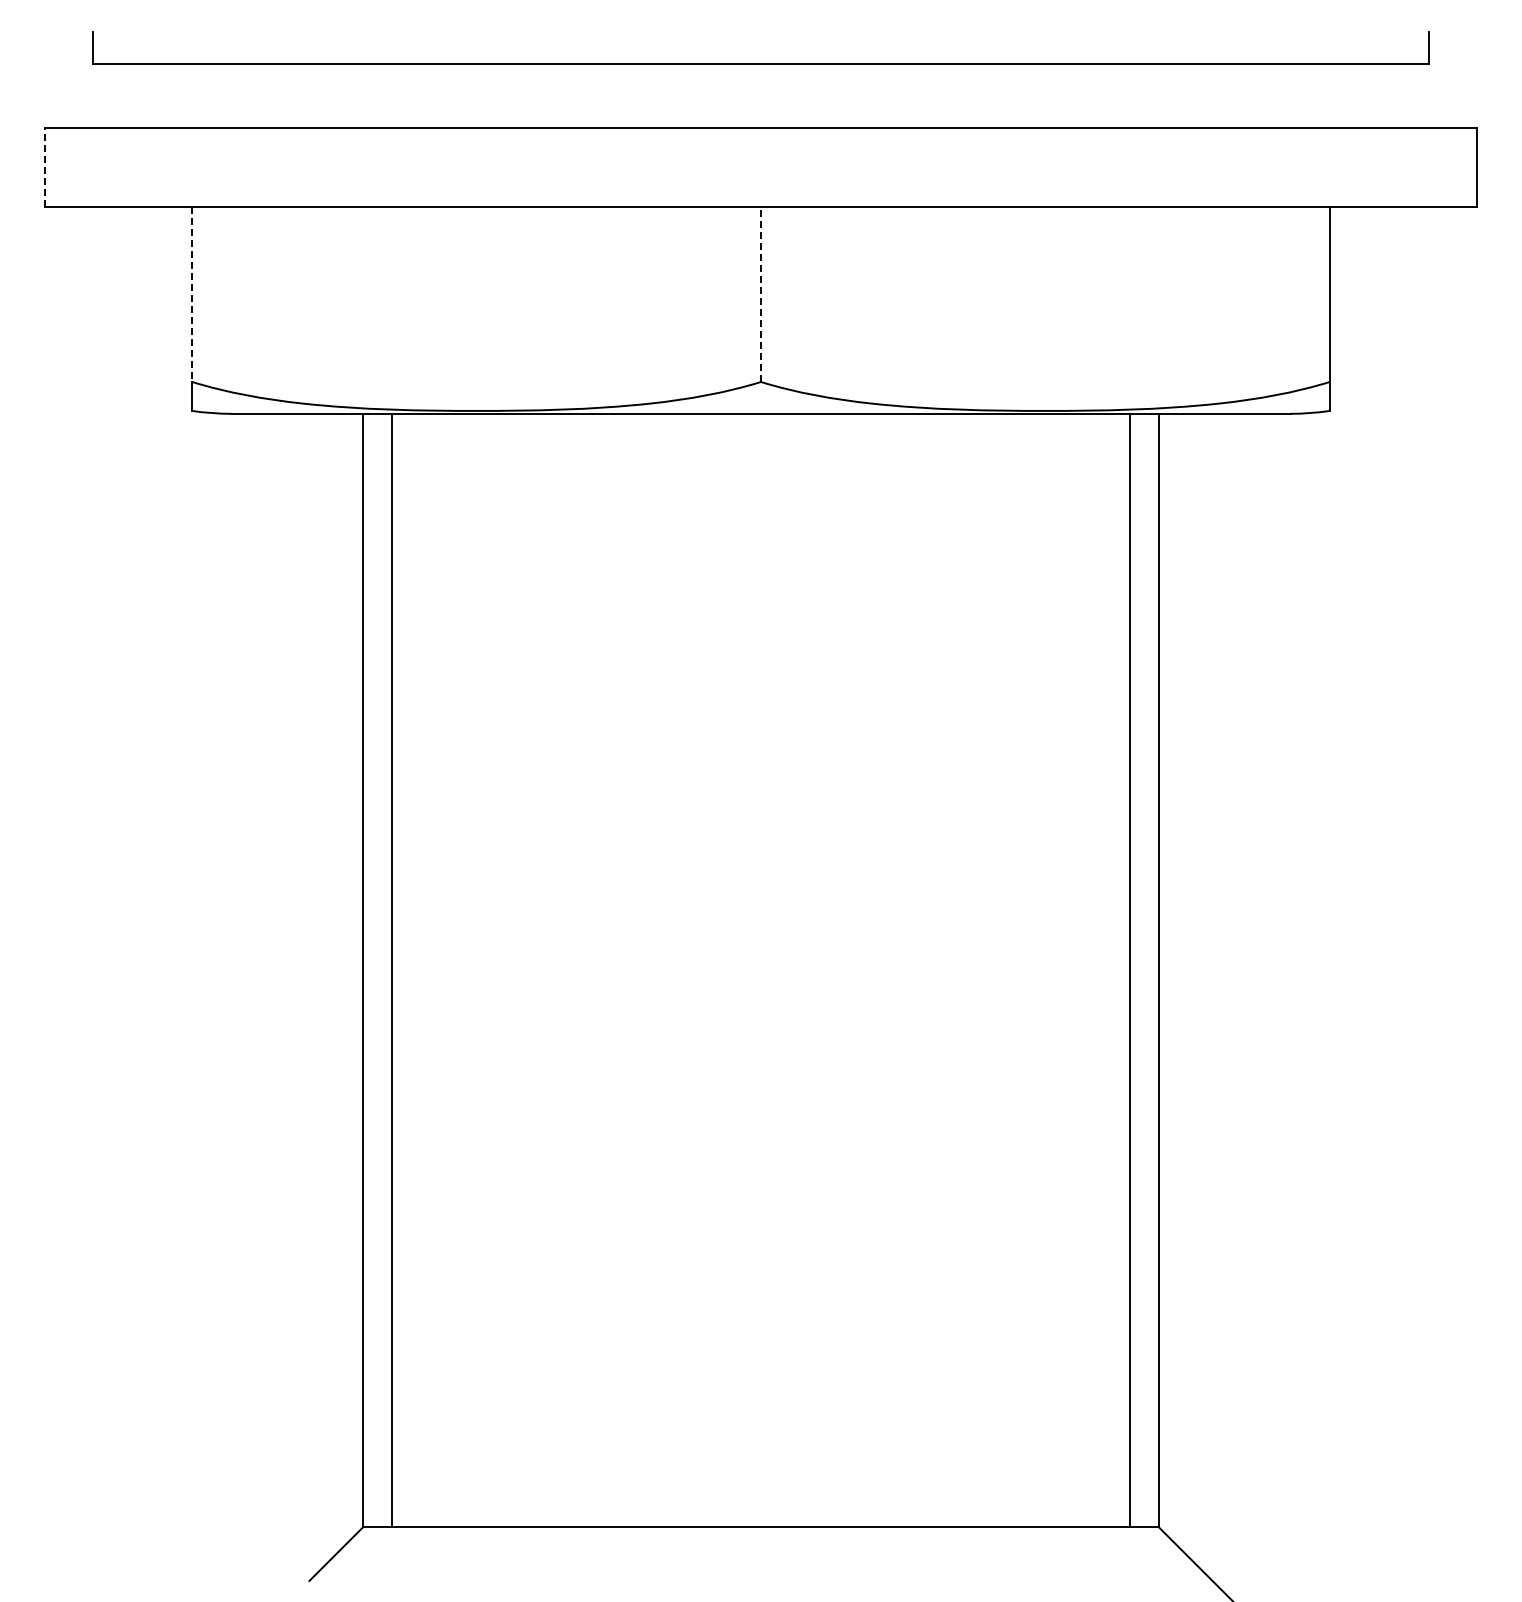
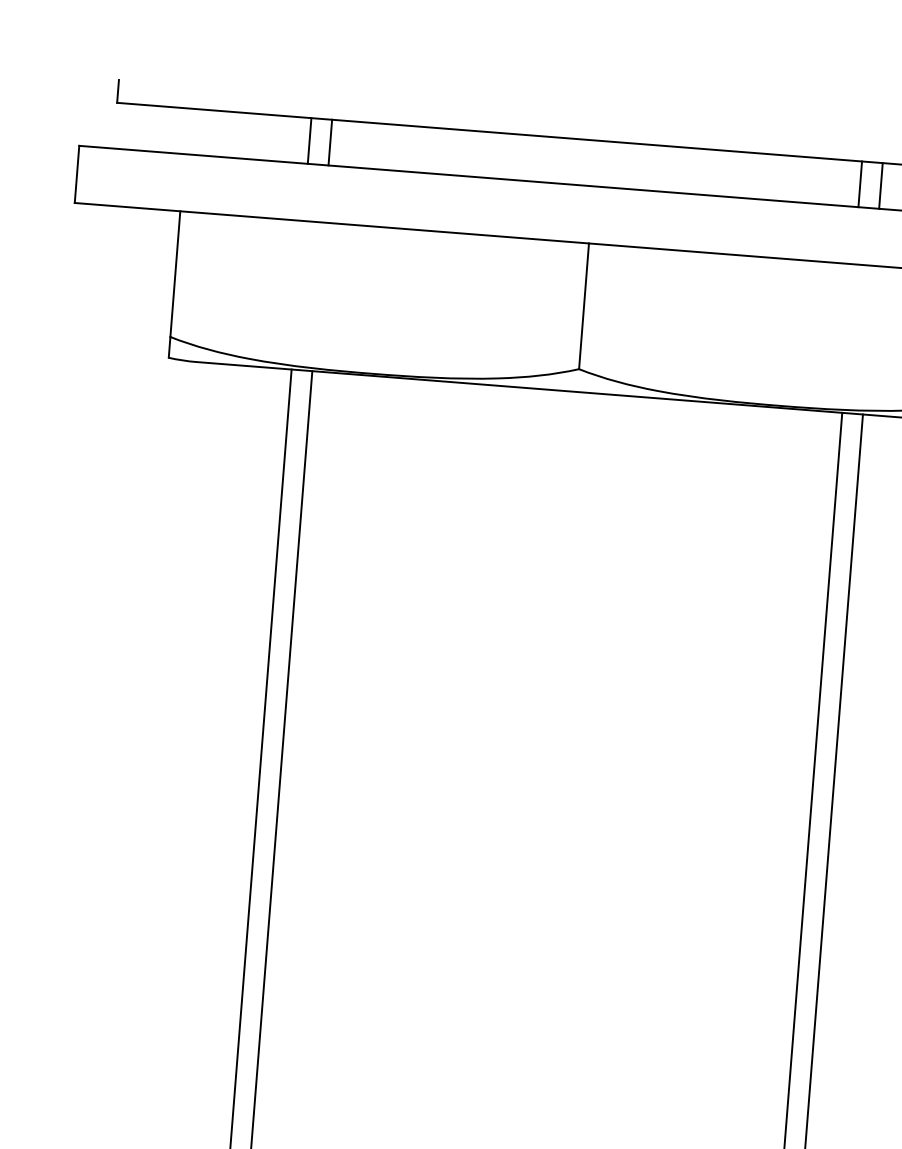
line: (363, 95) -> (309, 140), added
line: (392, 95) -> (330, 142), added
line: (1129, 95) -> (860, 184), added
line: (1158, 95) -> (880, 185), added
line: (45, 167) -> (77, 174), dashed -> solid
line: (760, 294) -> (583, 306), dashed -> solid
line: (192, 295) -> (175, 274), dashed -> solid

